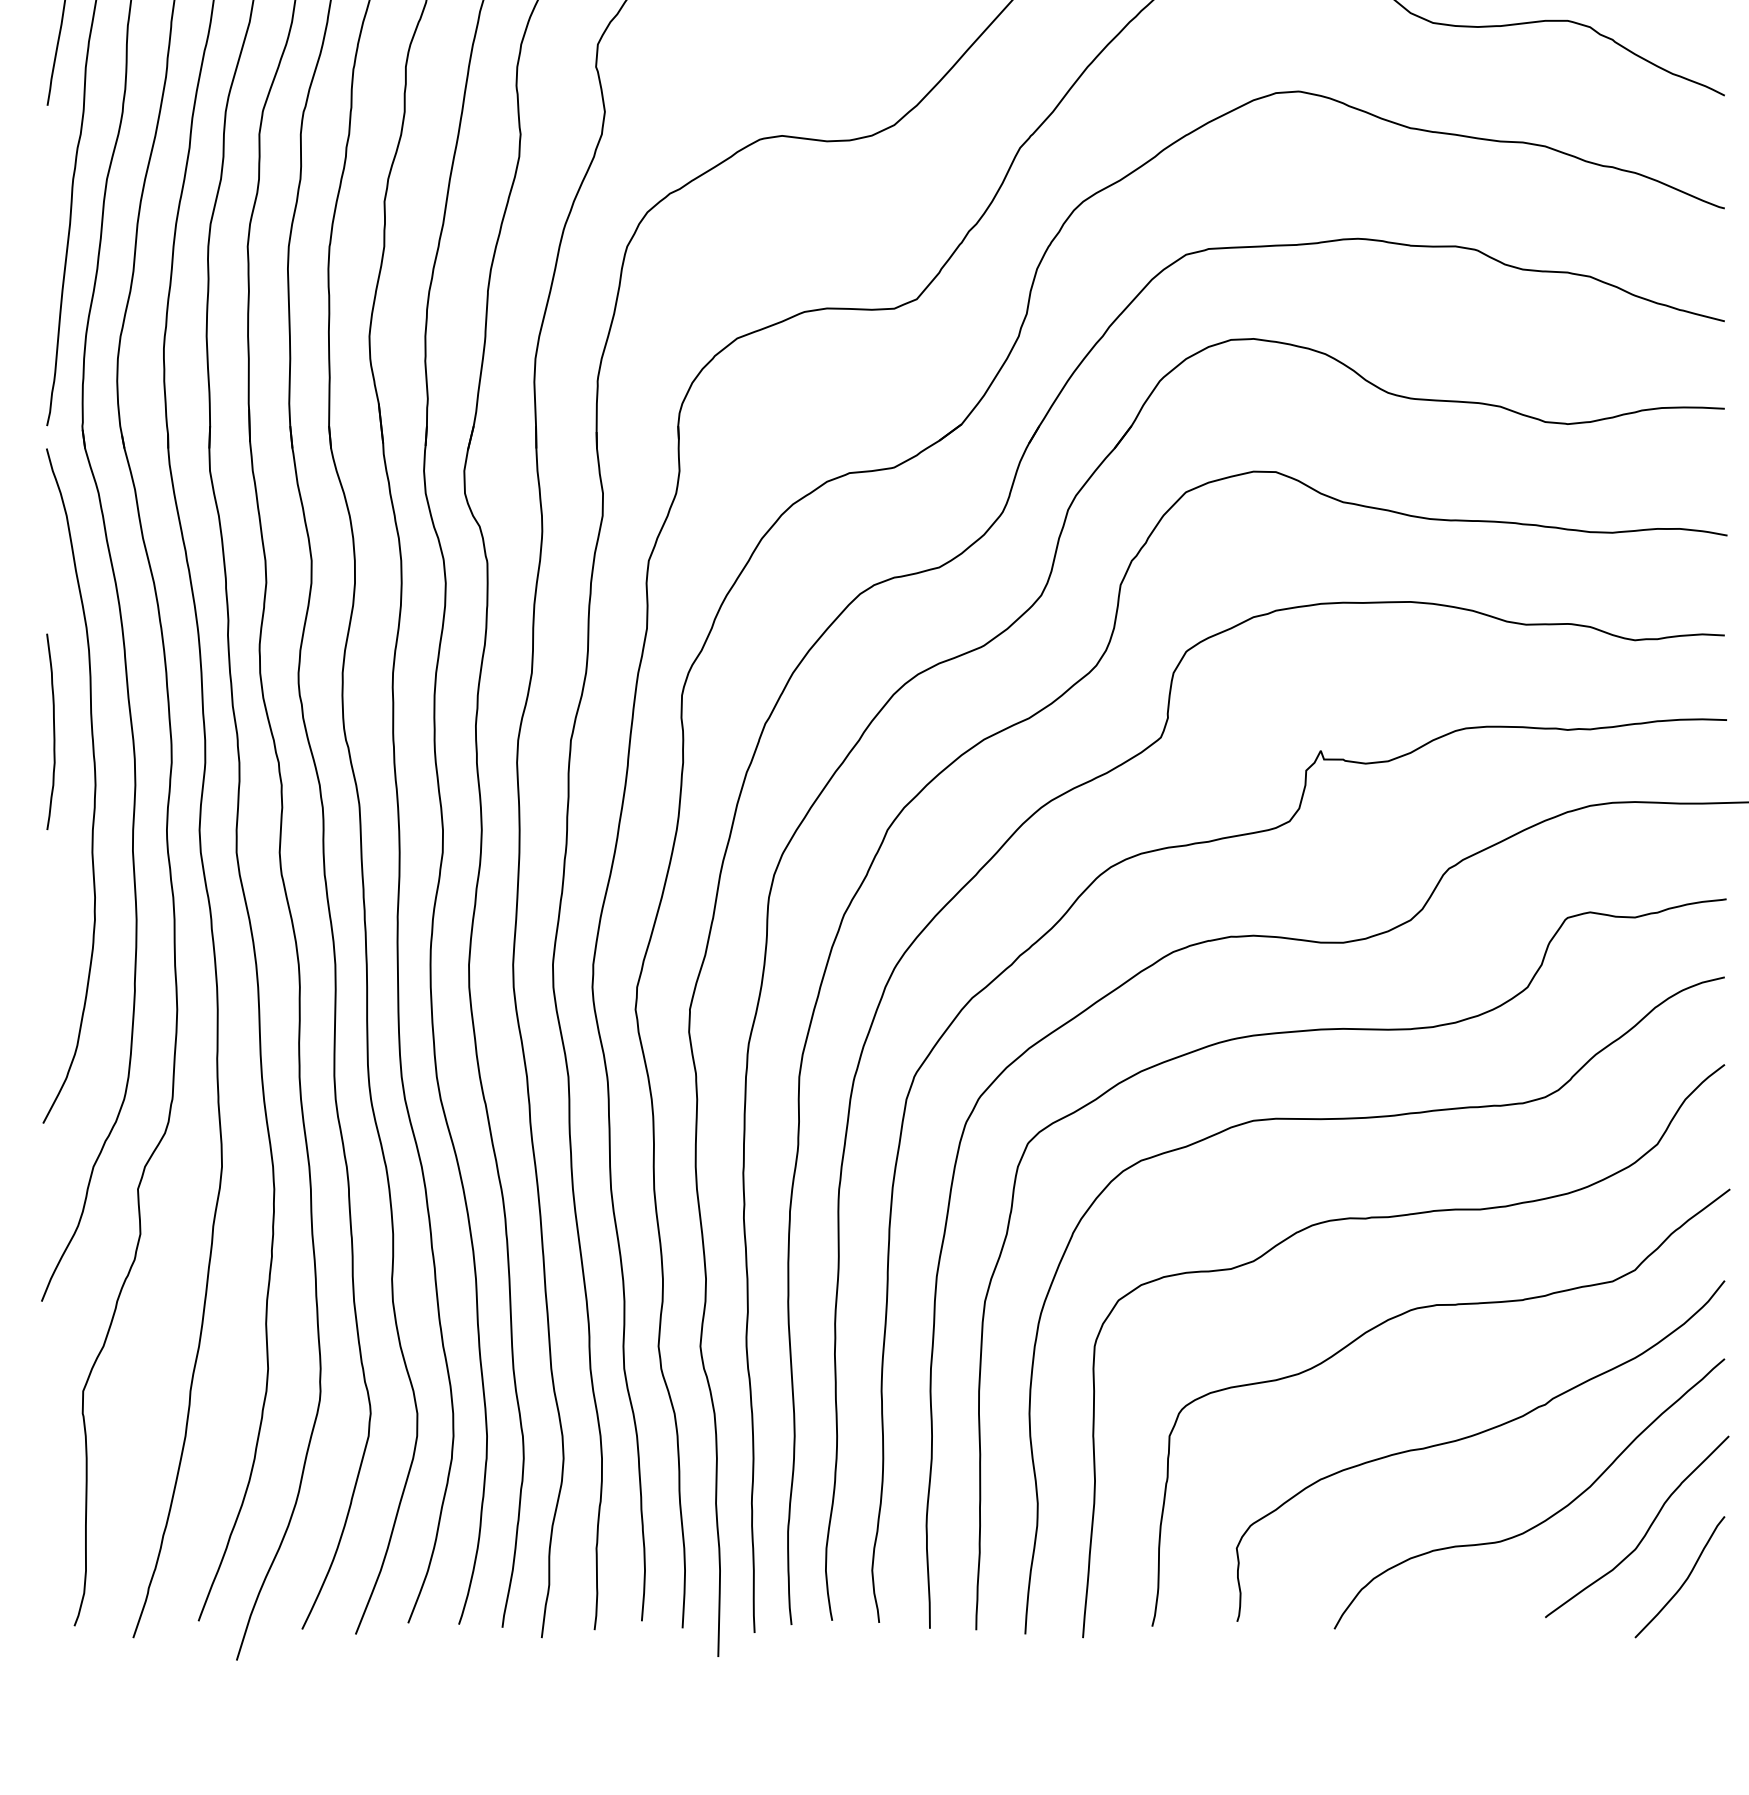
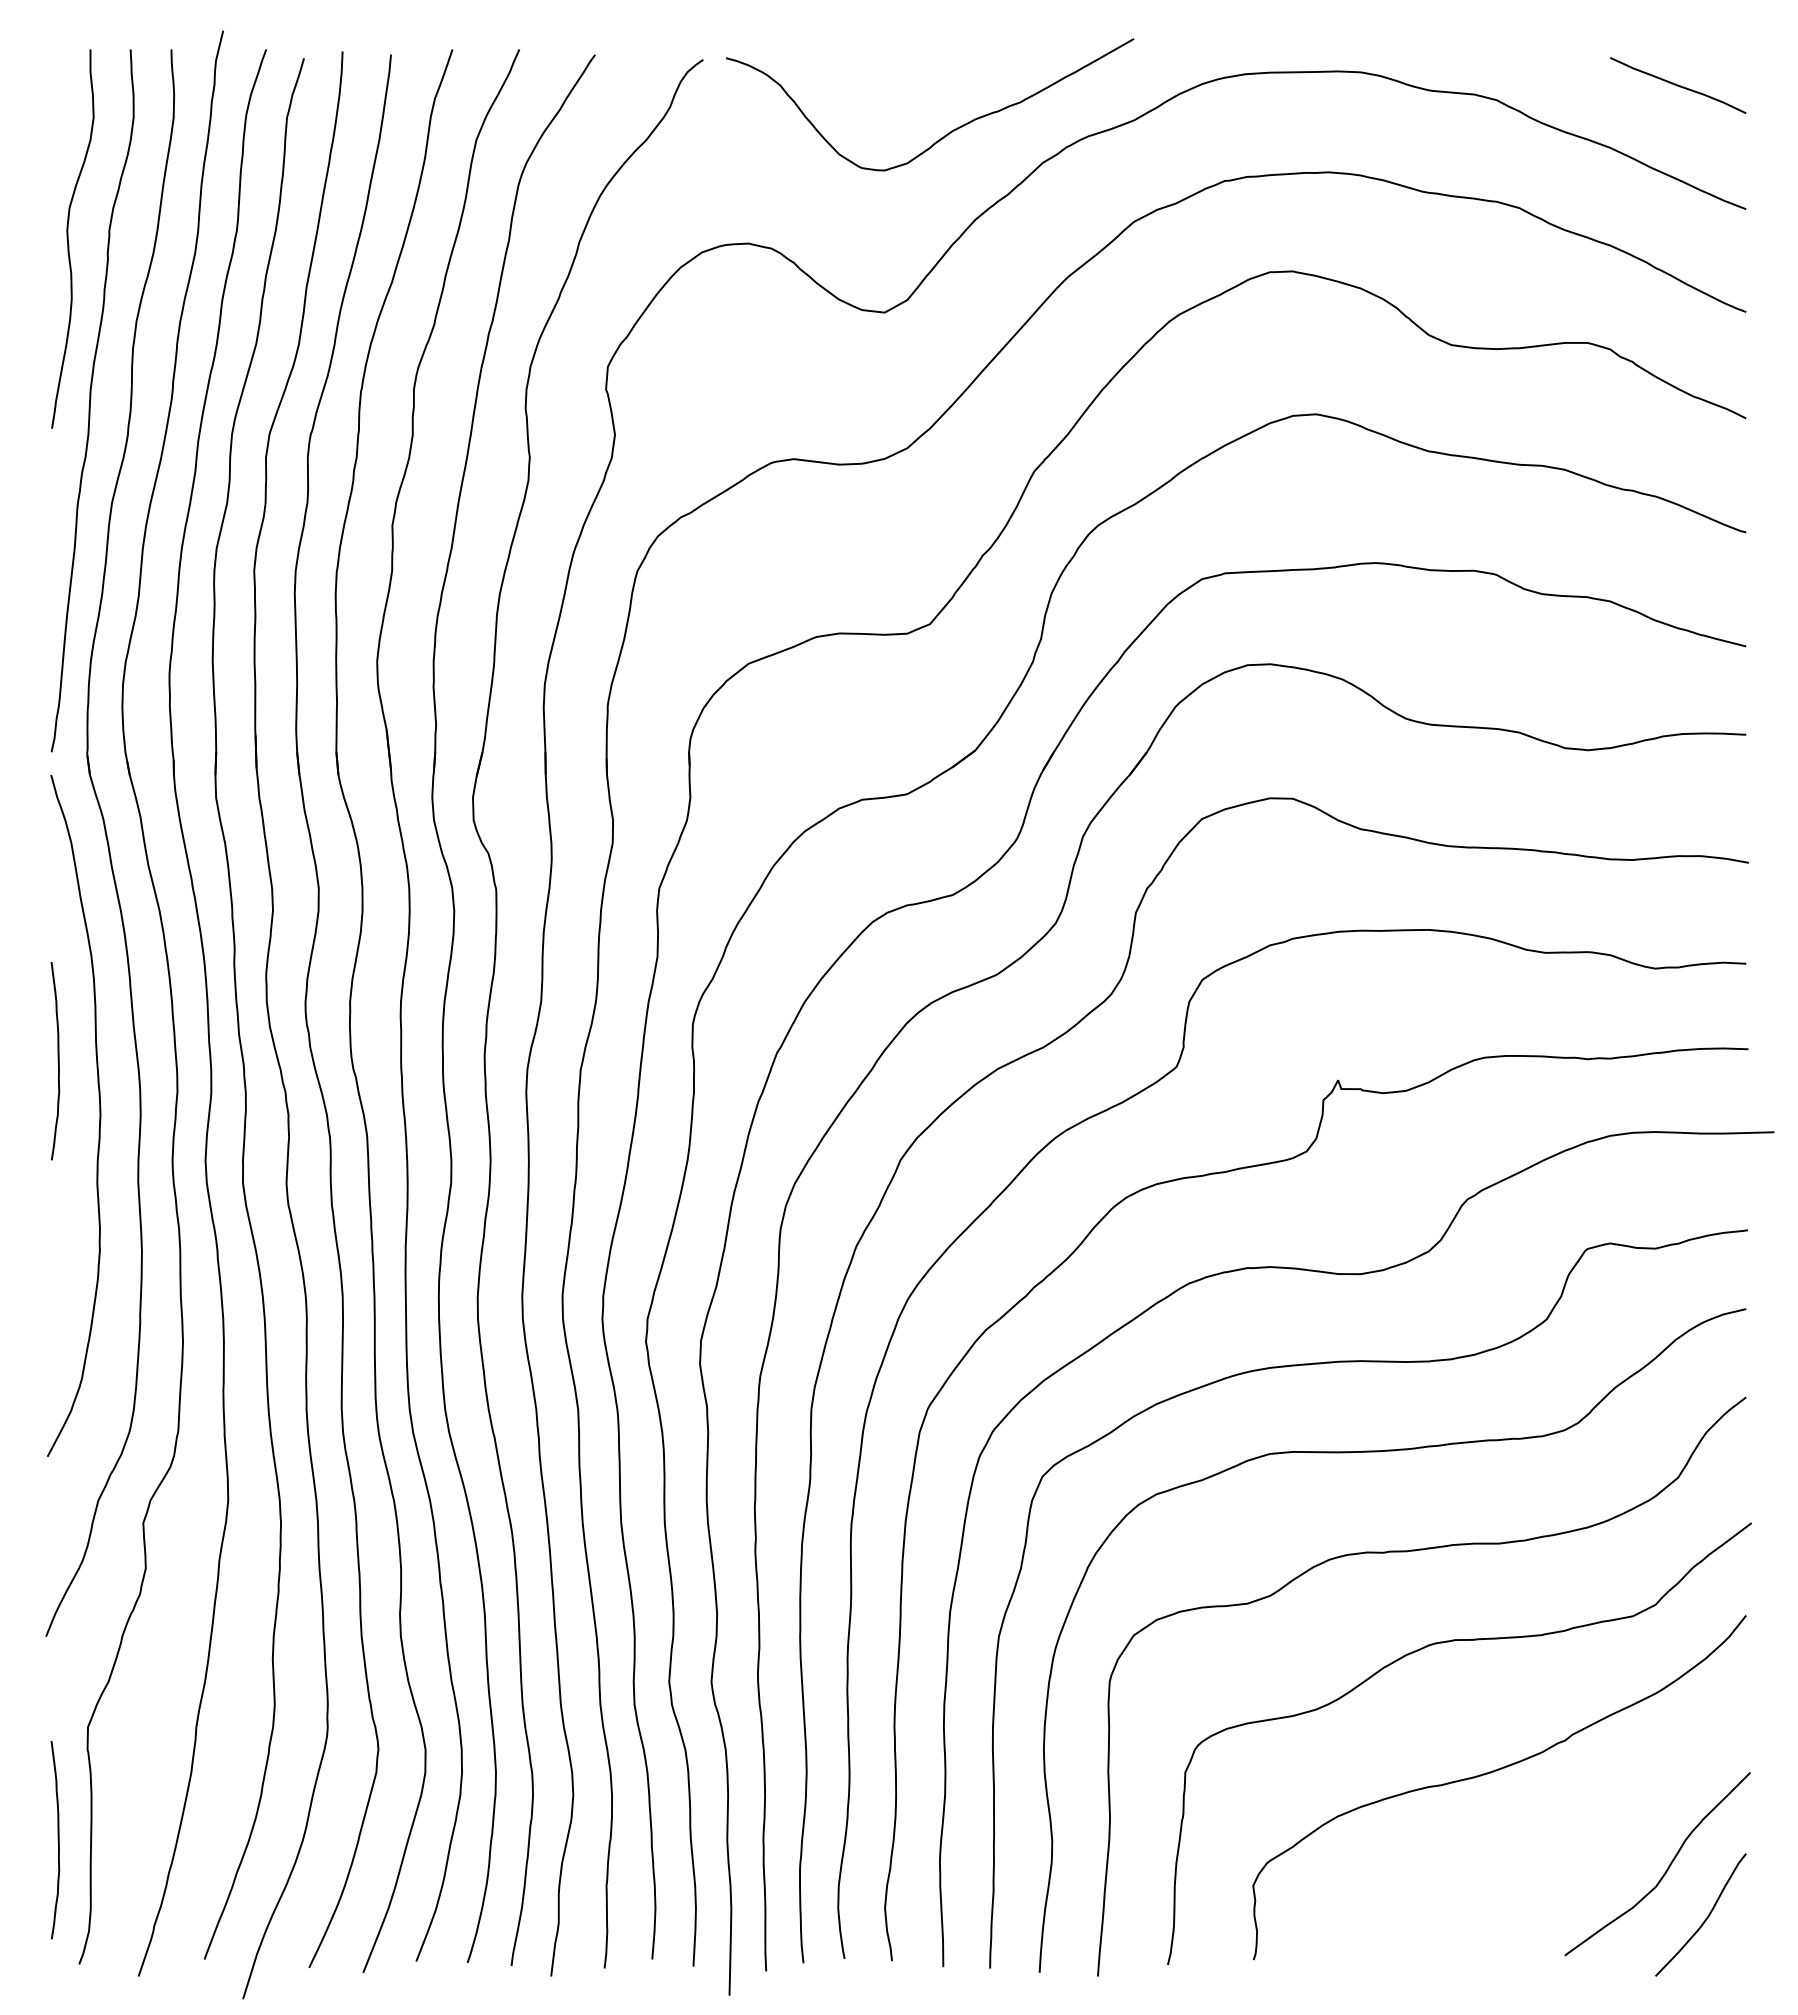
curve: (52, 1503) -> (57, 1840), added
curve: (1546, 1518) -> (1566, 1855), removed

